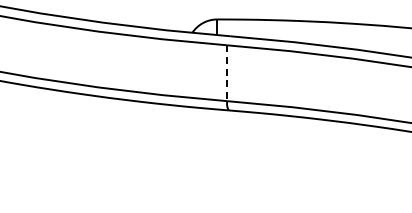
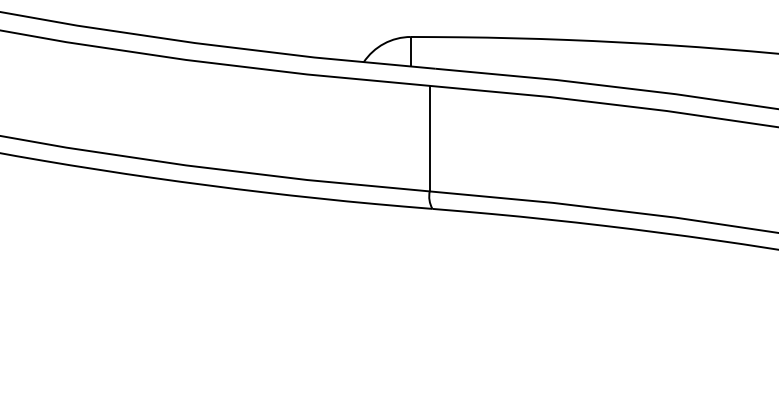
line: (227, 73) -> (430, 139), dashed -> solid

